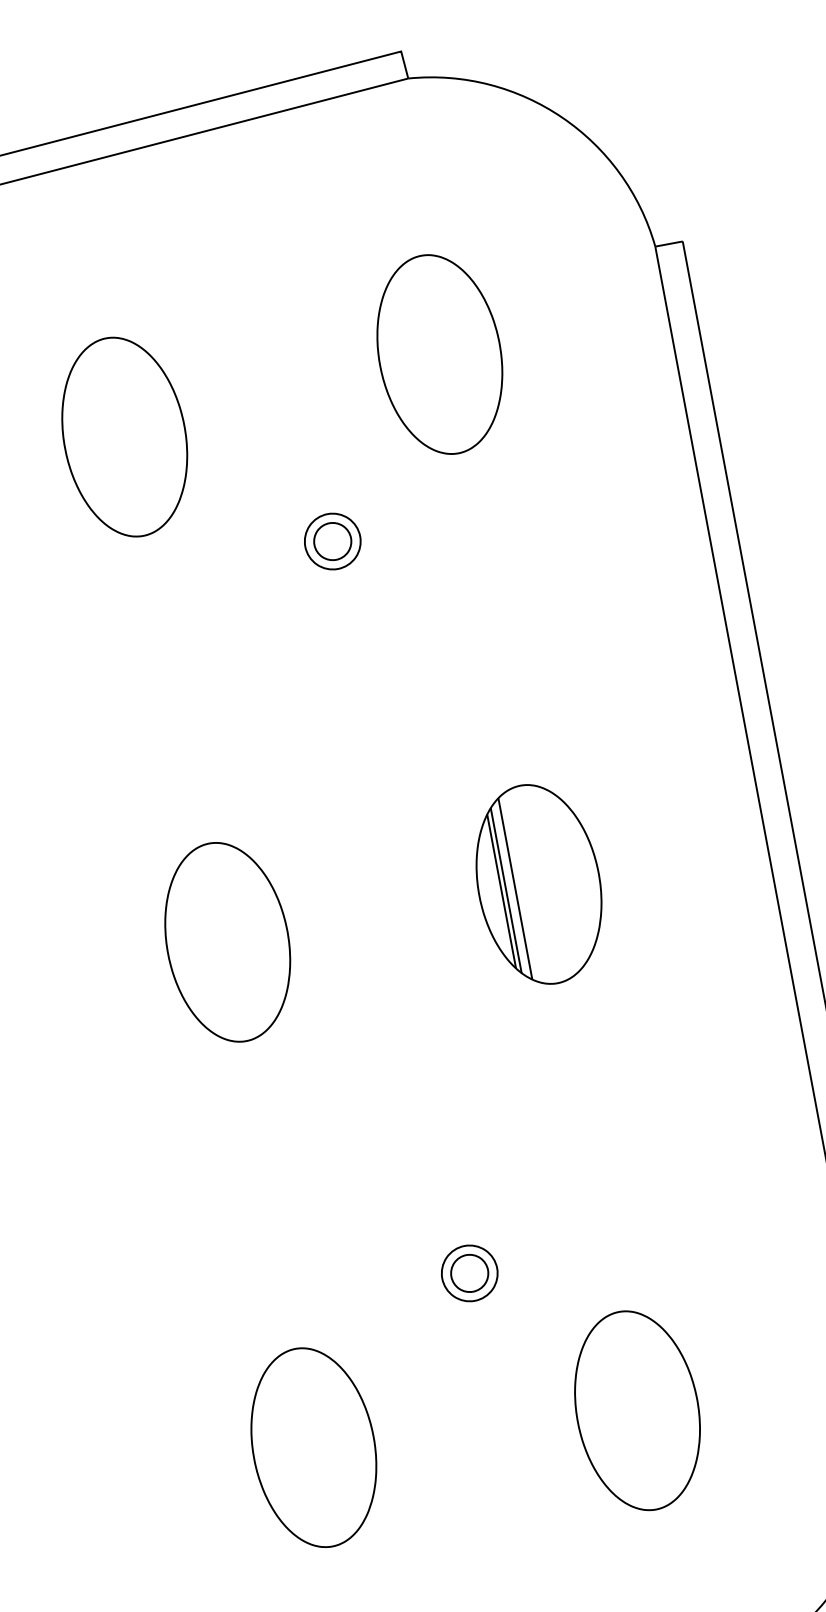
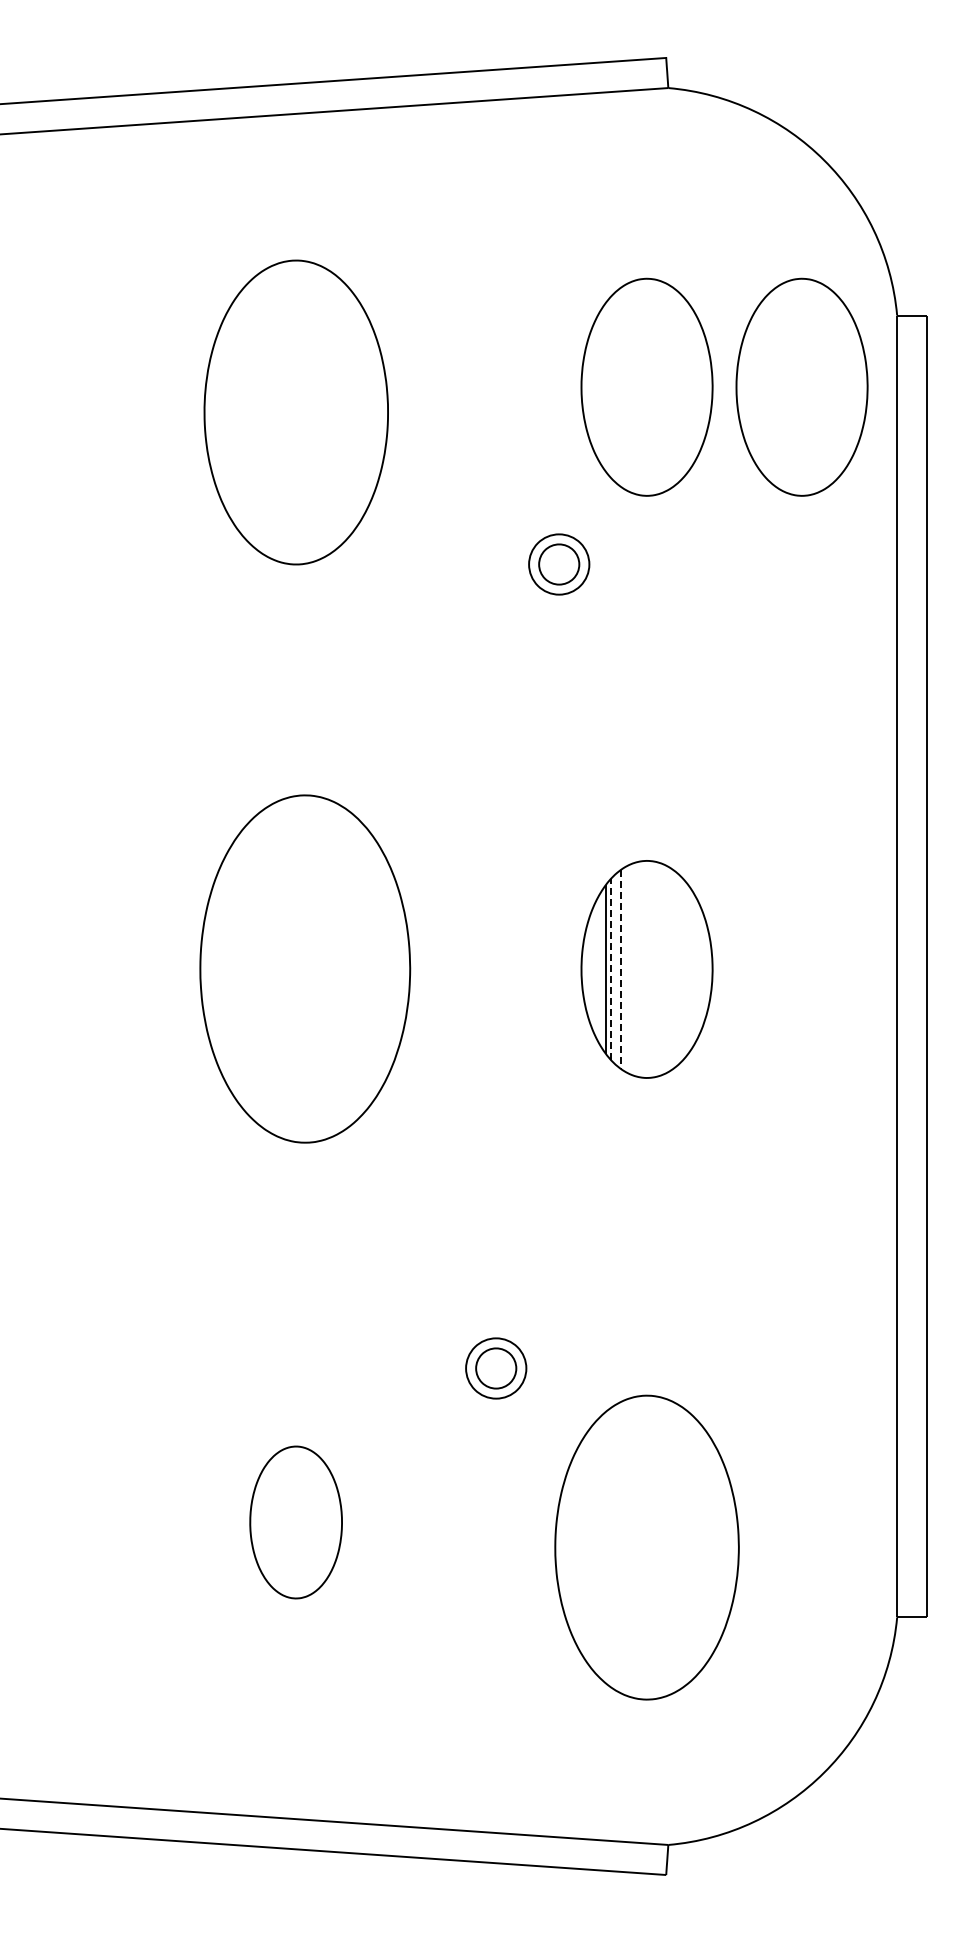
part: (580, 327) -> (801, 386), added
part: (123, 436) -> (295, 411), size x1.4
part: (333, 541) -> (559, 564), moved
line: (515, 888) -> (621, 969), solid -> dashed
line: (505, 890) -> (610, 969), solid -> dashed
part: (227, 941) -> (304, 968), size x1.6
part: (637, 1410) -> (646, 1547), size x1.4
part: (313, 1447) -> (295, 1522), size x0.7

